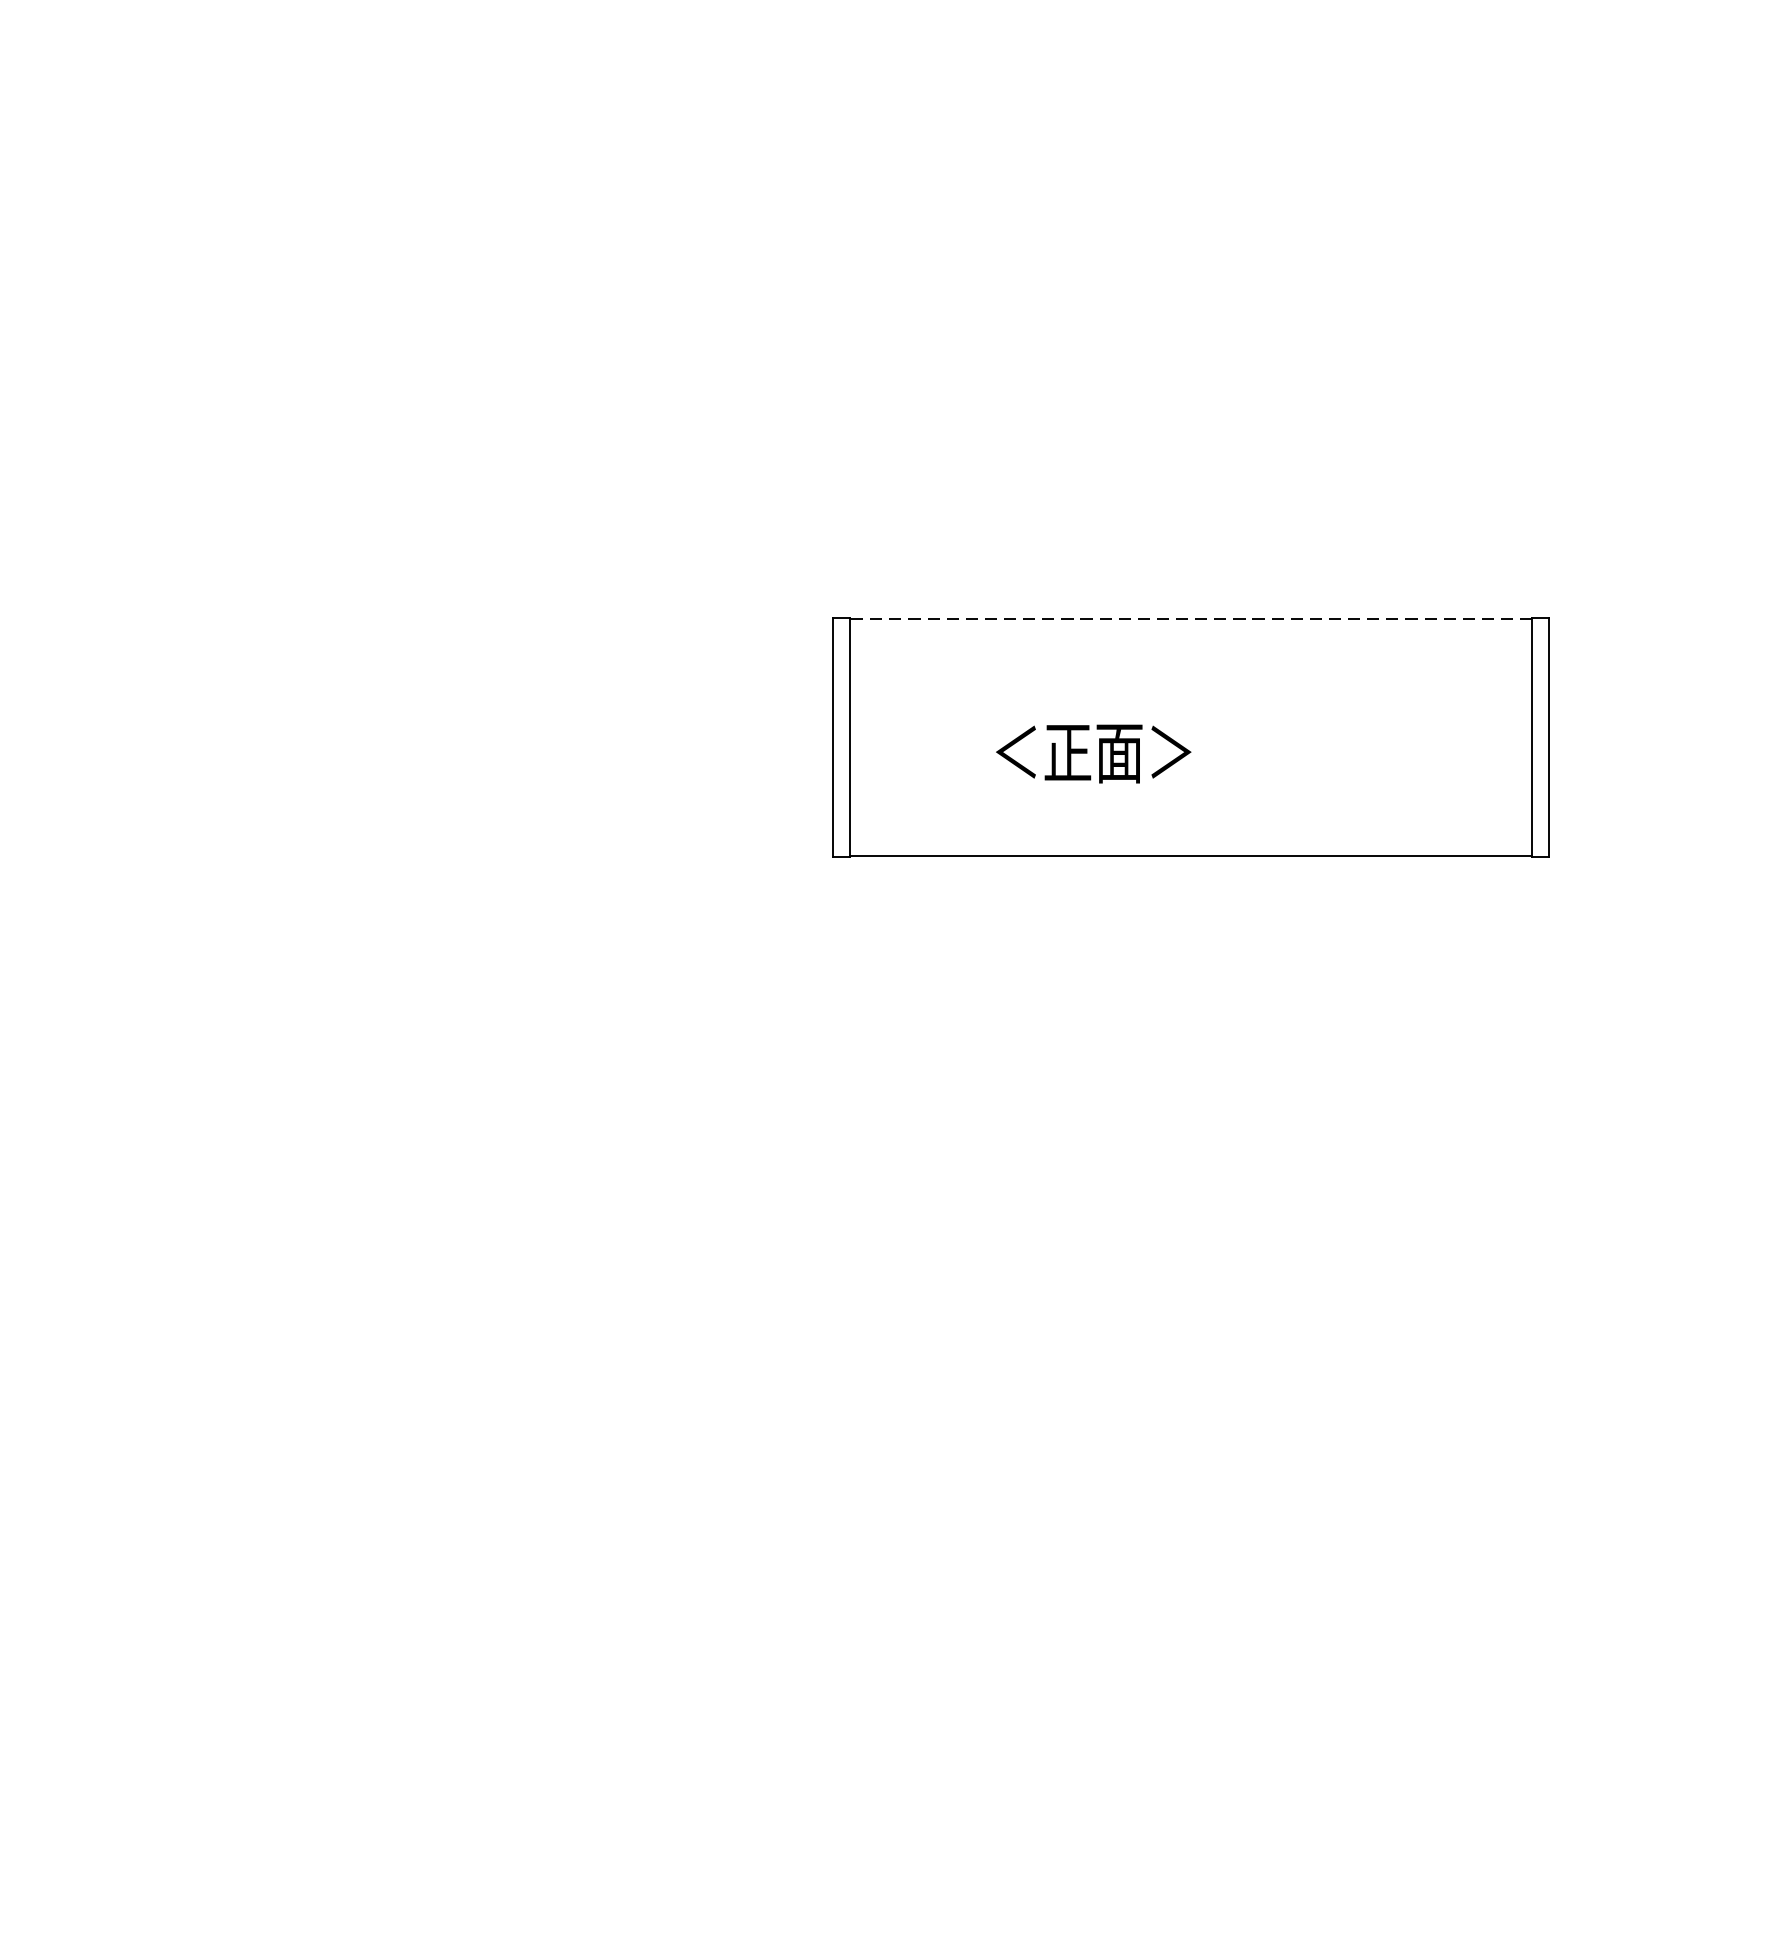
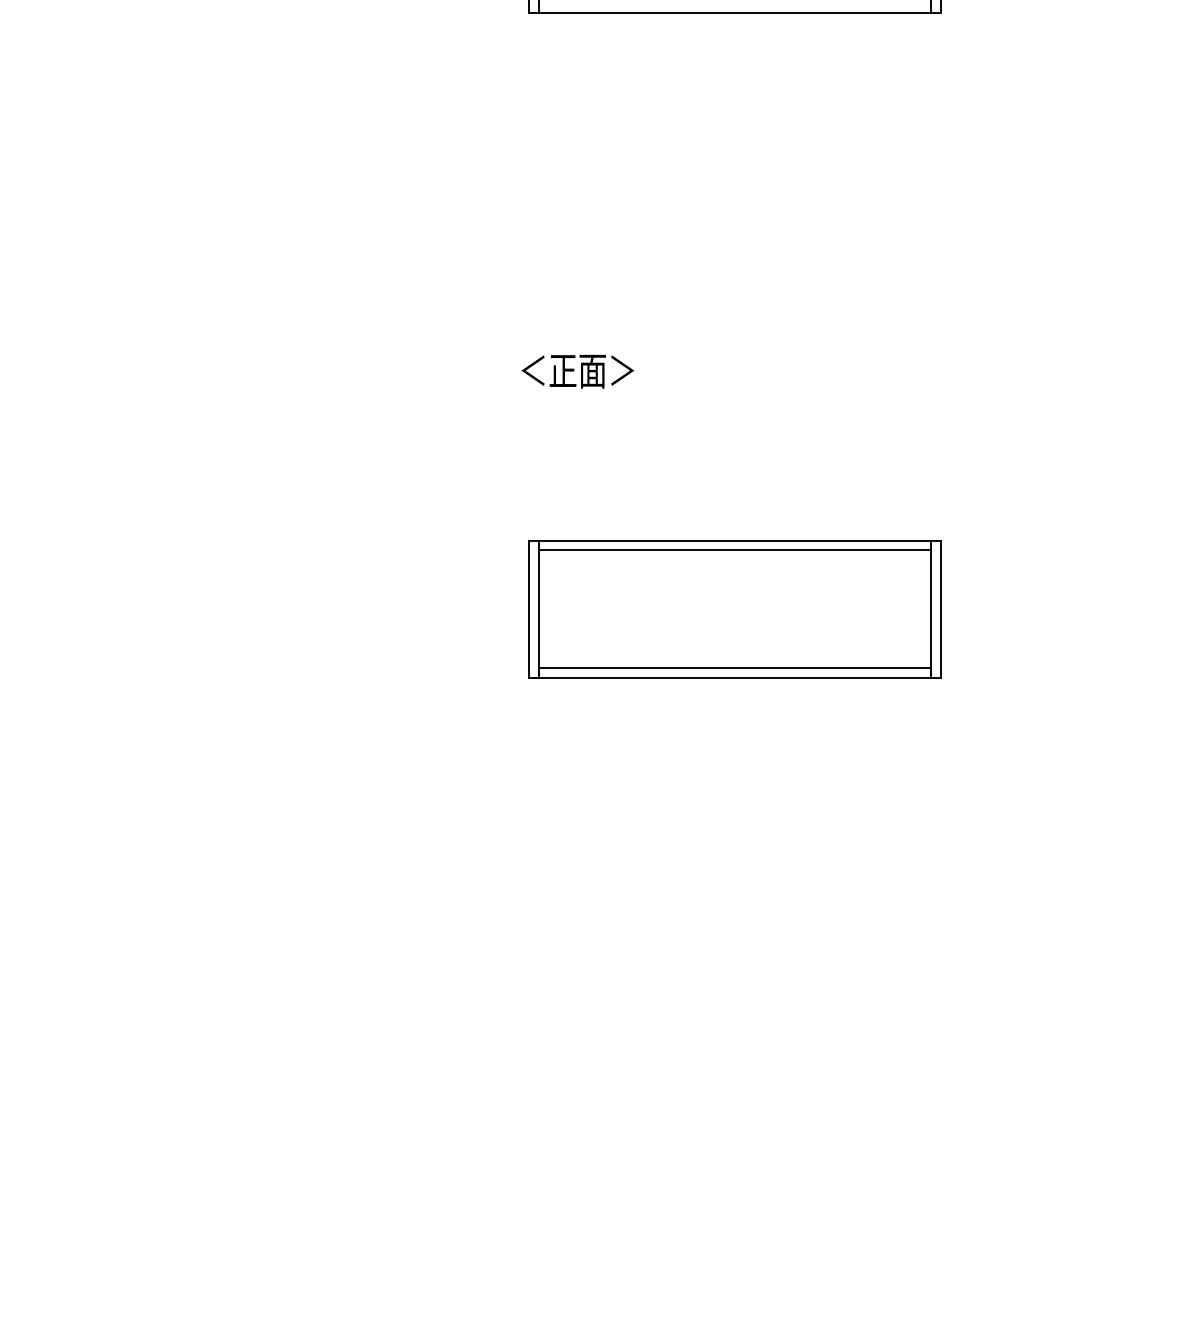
line: (1190, 618) -> (734, 540), dashed -> solid
line: (1190, 635) -> (734, 550), added
text: (1093, 753) -> (577, 371), moved
line: (1190, 838) -> (734, 667), added

